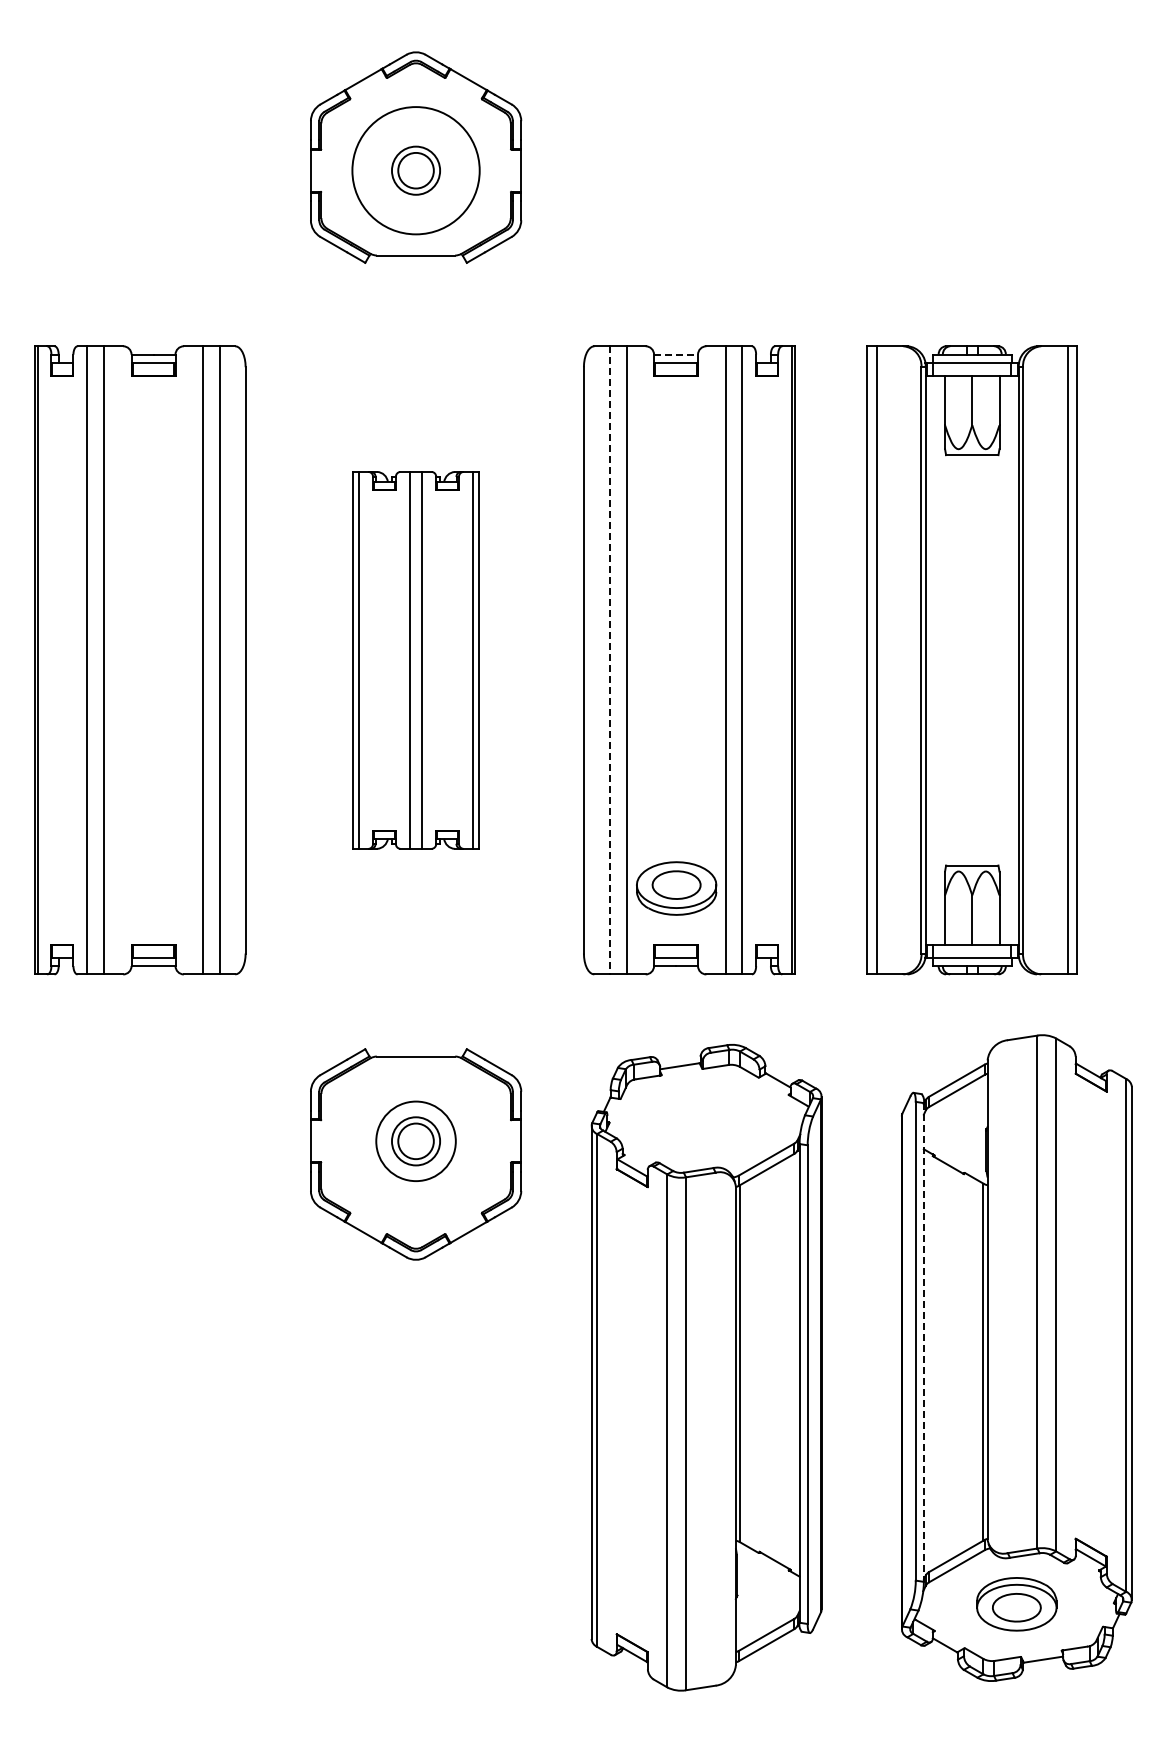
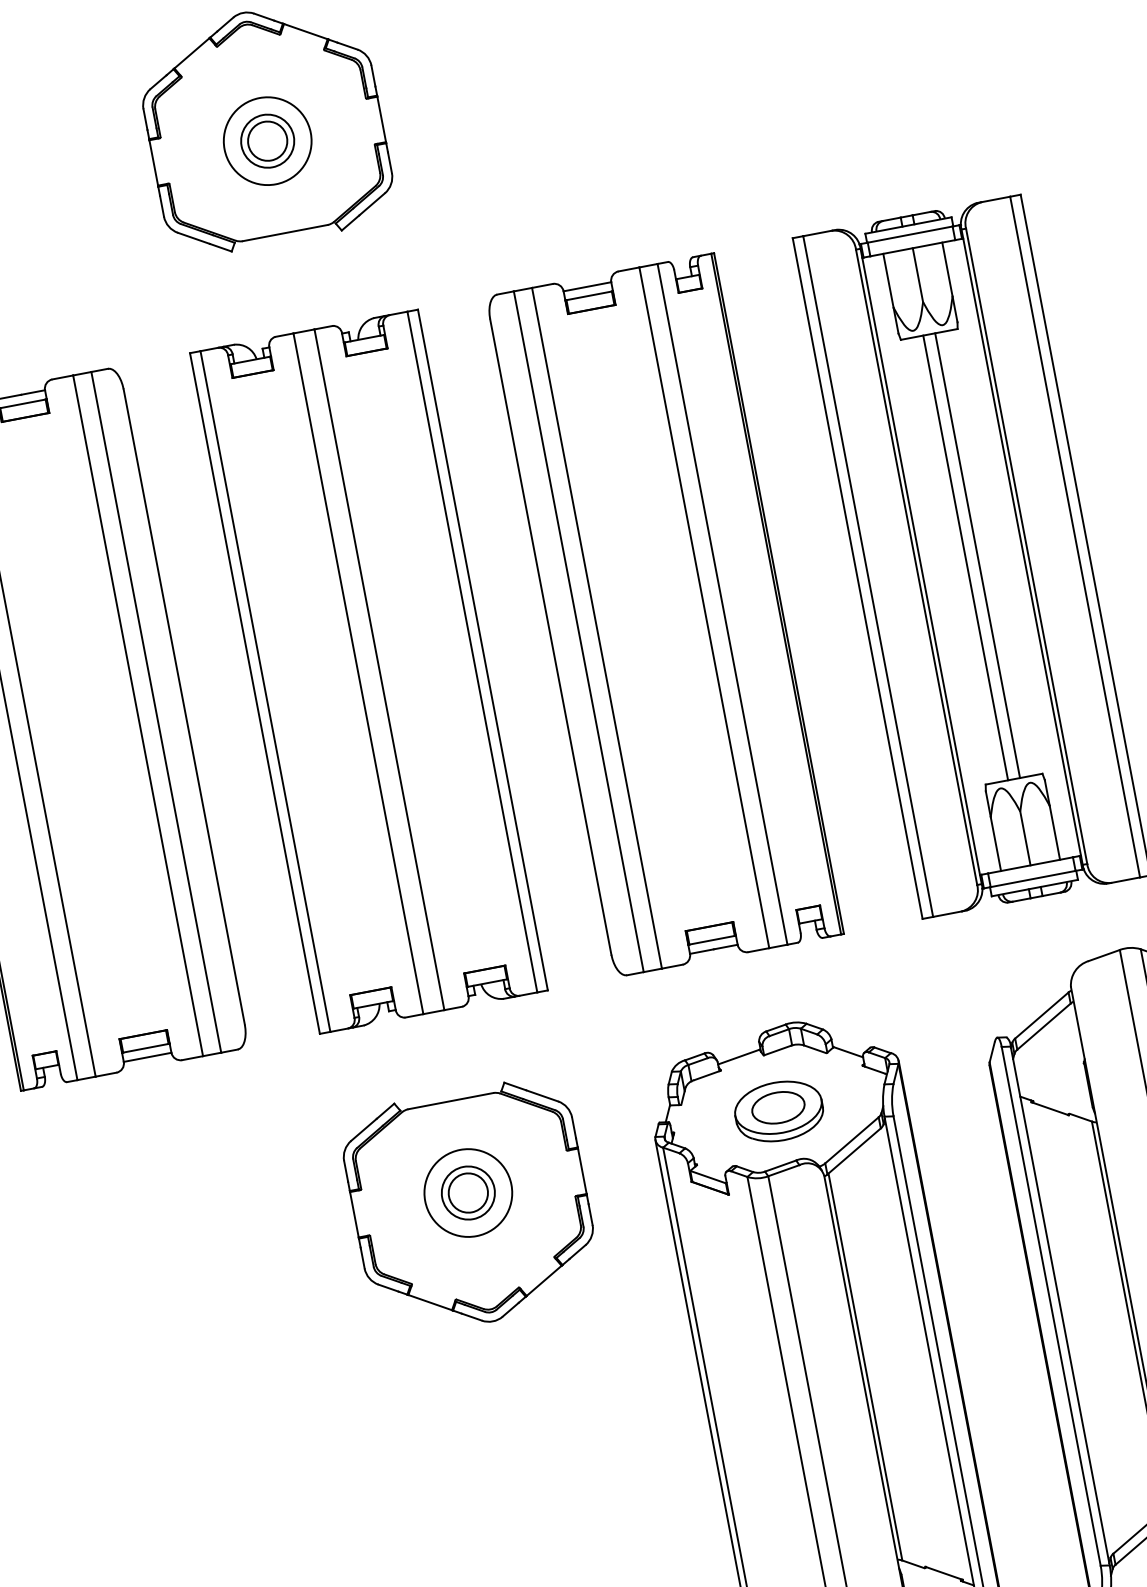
circle: (415, 170) -> (267, 141), size x0.62
line: (676, 354) -> (587, 286), dashed -> solid
part: (415, 660) -> (368, 672), size x1.67
line: (609, 660) -> (578, 631), dashed -> solid
line: (966, 660) -> (965, 558), added
line: (977, 660) -> (977, 555), added
part: (676, 888) -> (778, 1111), moved
line: (923, 1343) -> (1060, 1307), dashed -> solid

